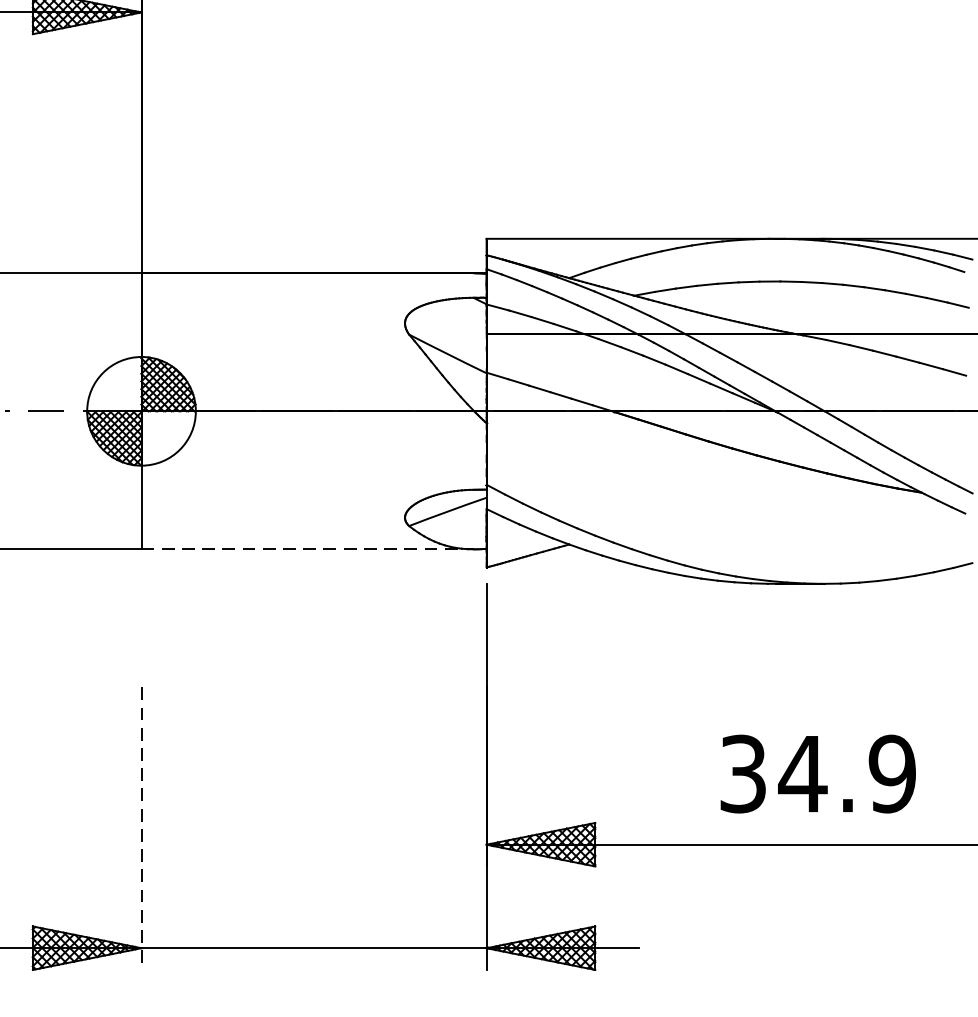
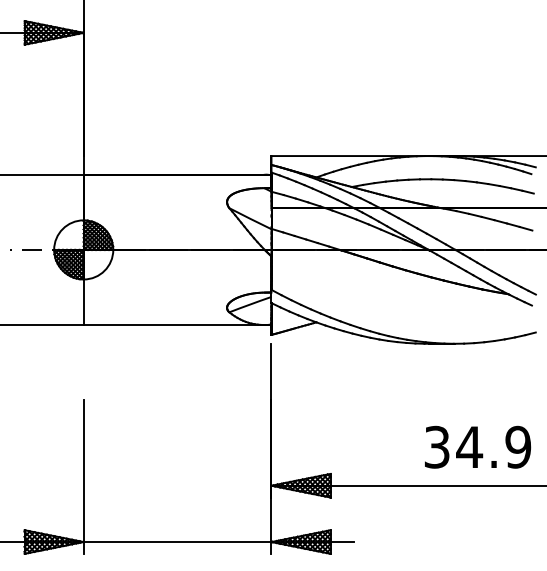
line: (308, 550) -> (174, 325), dashed -> solid
text: (819, 772) -> (478, 446), moved
line: (141, 827) -> (83, 476), dashed -> solid

